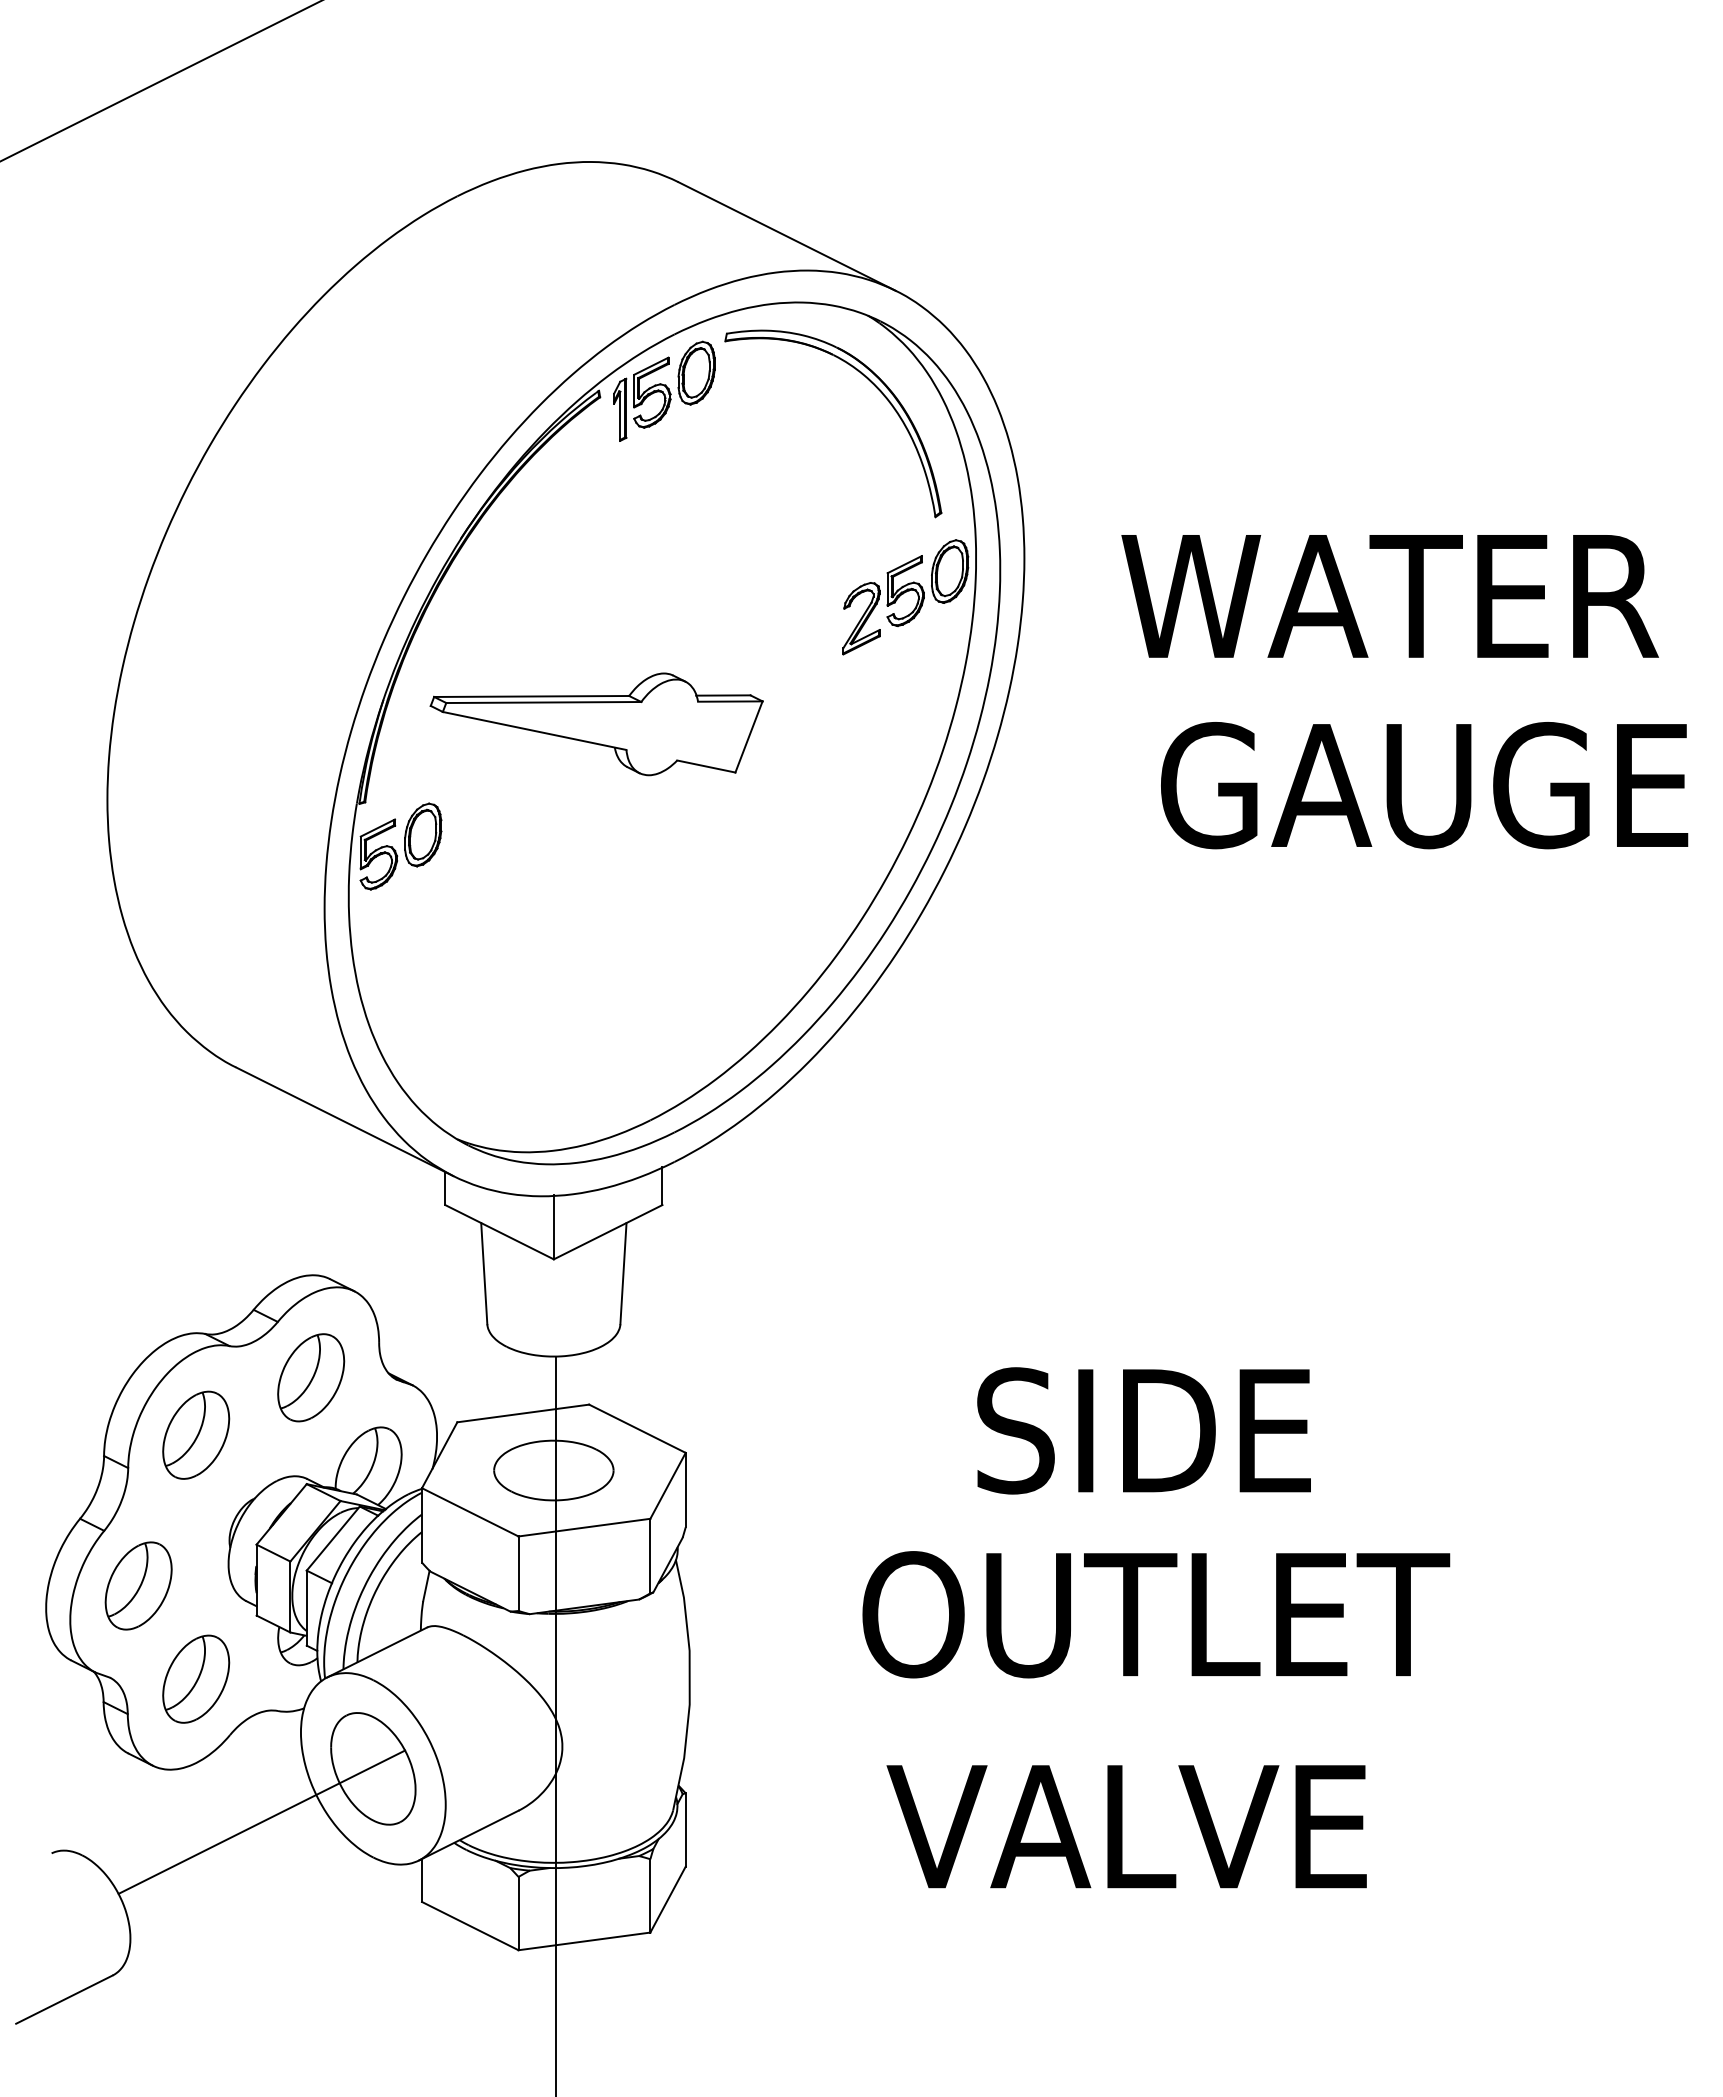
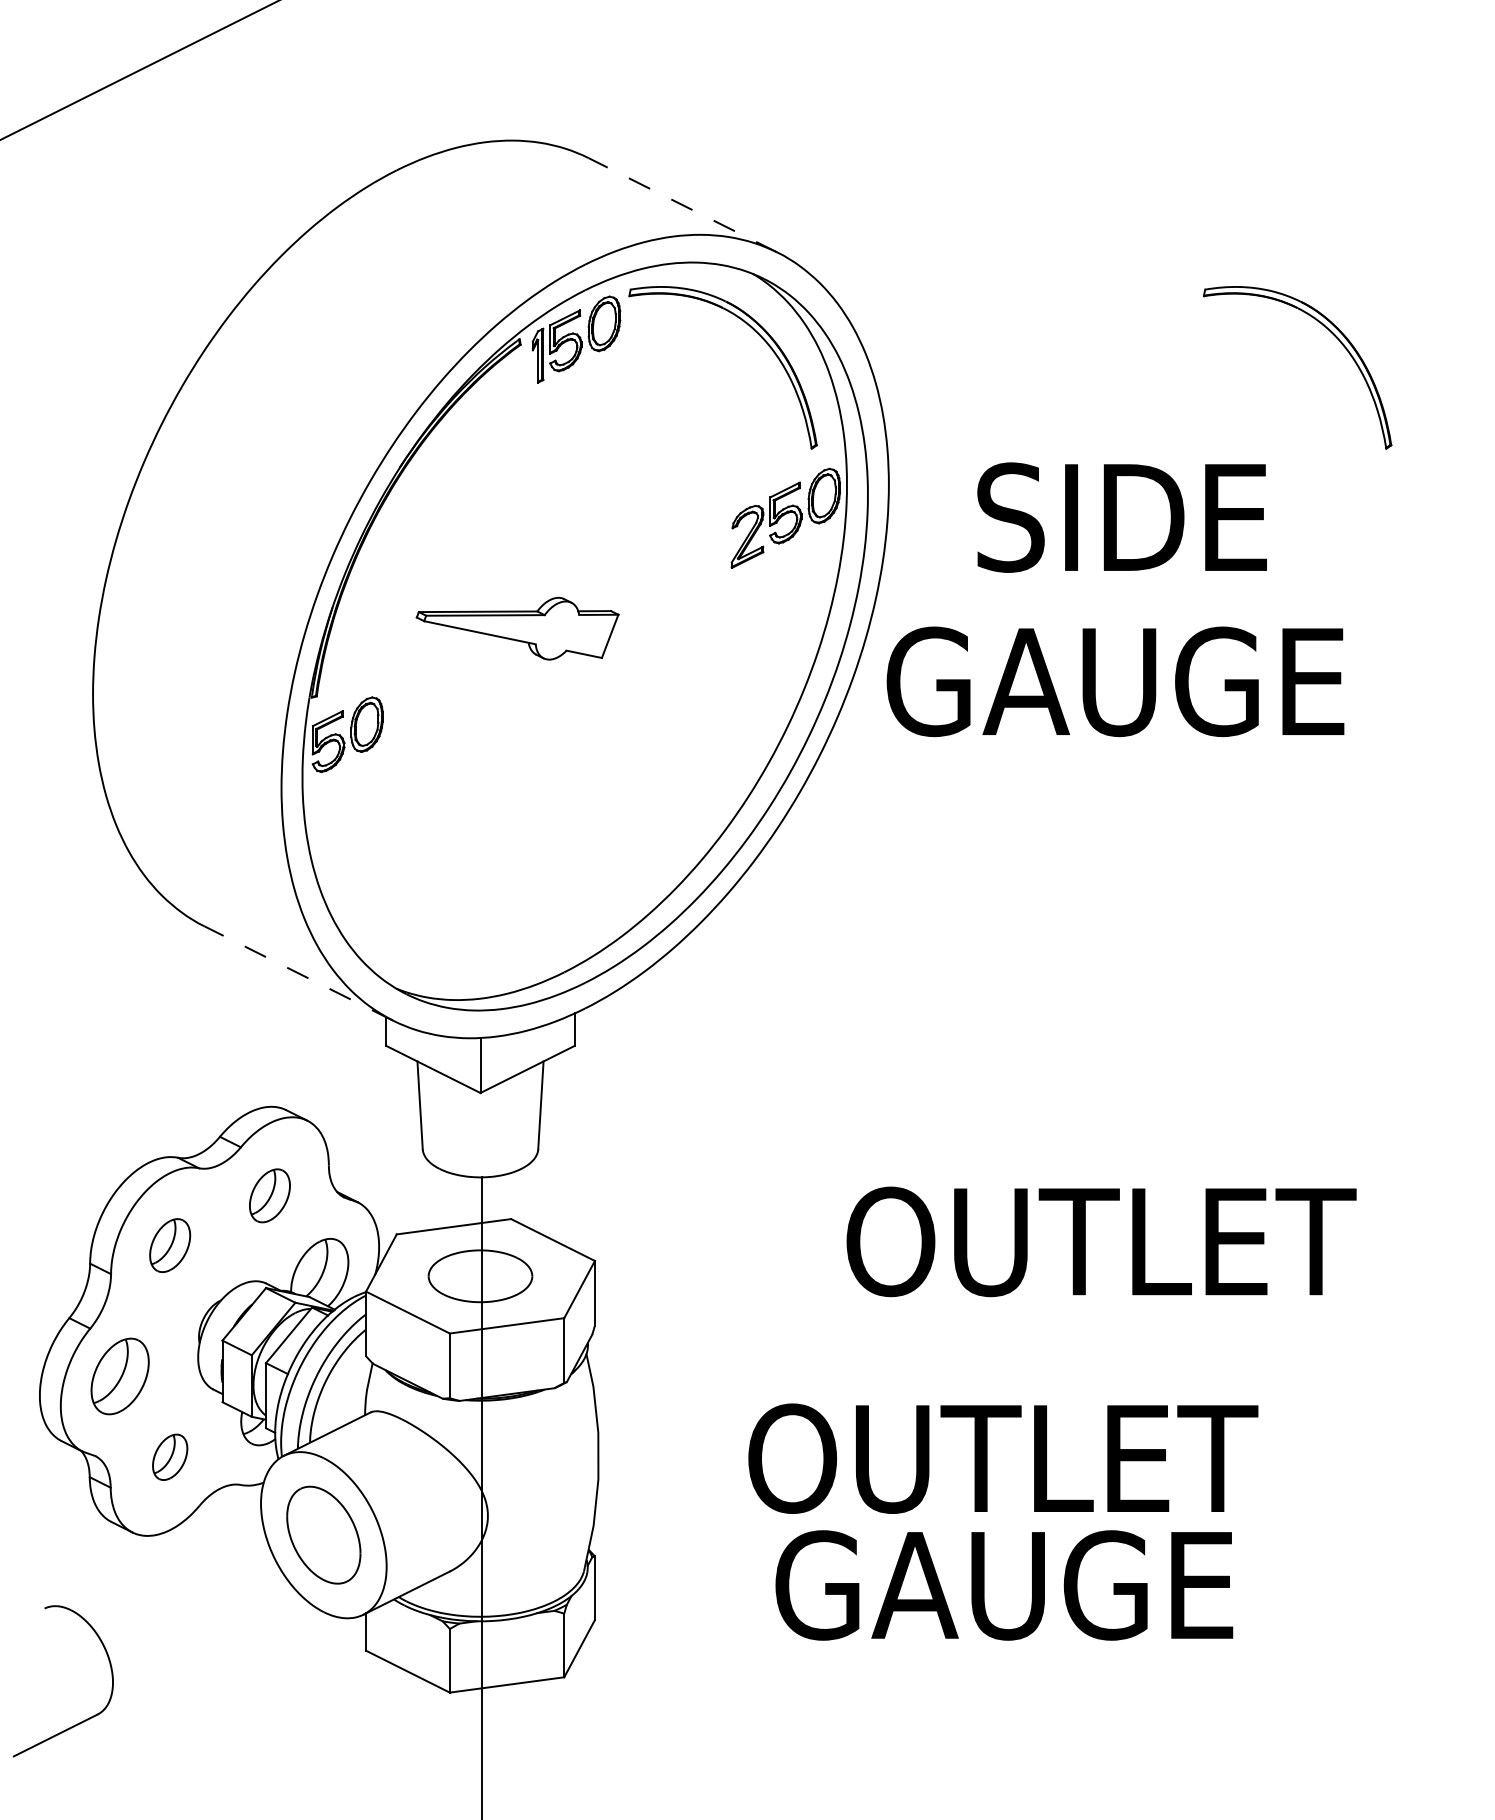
line: (786, 236) -> (682, 205), solid -> dashed
part: (1534, 384) -> (1331, 333), added
text: (1389, 596) -> (1205, 517), WATER -> SIDE
part: (596, 724) -> (517, 628), size x0.7
text: (1424, 785) -> (1115, 681), moved
line: (344, 1121) -> (298, 973), solid -> dashed
part: (311, 1377) -> (270, 1195), size x0.7
text: (1269, 1430) -> (1101, 1241), SIDE -> OUTLET
part: (196, 1434) -> (170, 1245), size x0.7
text: (1156, 1614) -> (1003, 1458), moved
part: (196, 1678) -> (170, 1456), size x0.6
line: (261, 1821) -> (226, 1580), removed
text: (1153, 1826) -> (1000, 1585), VALVE -> GAUGE

